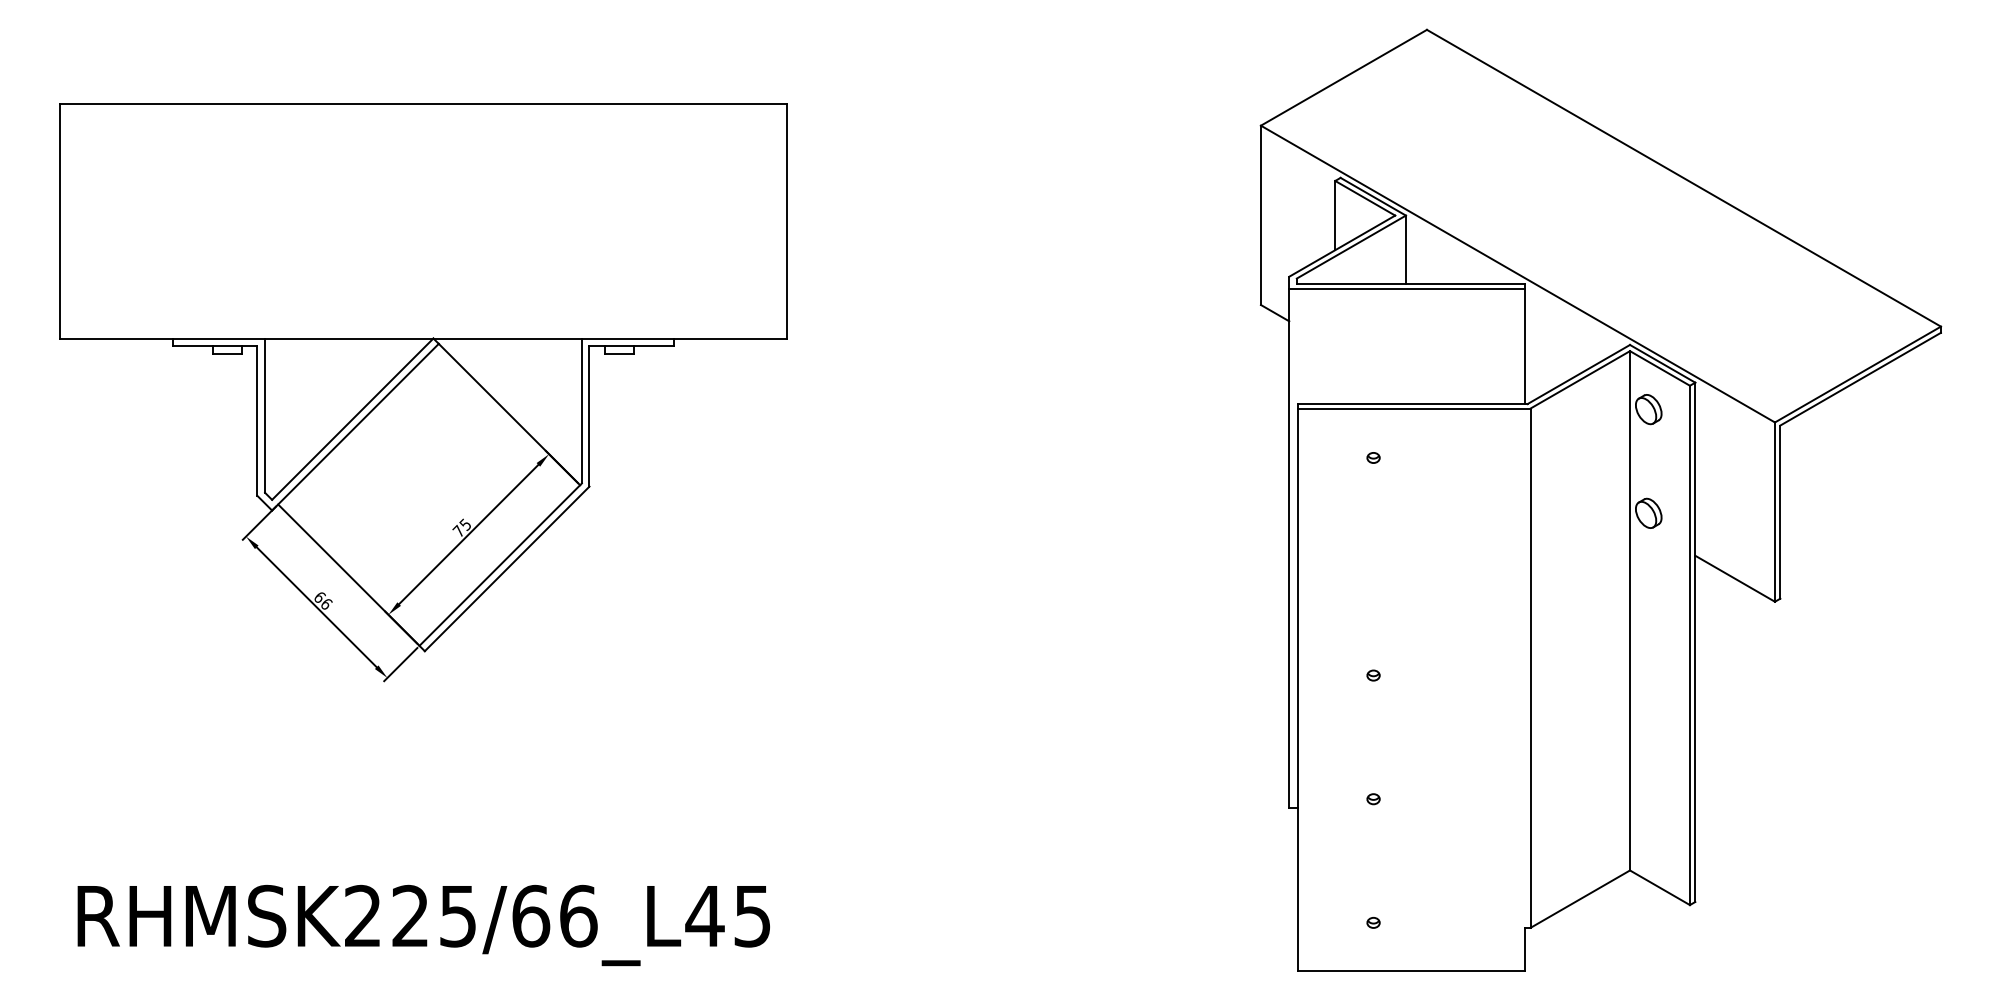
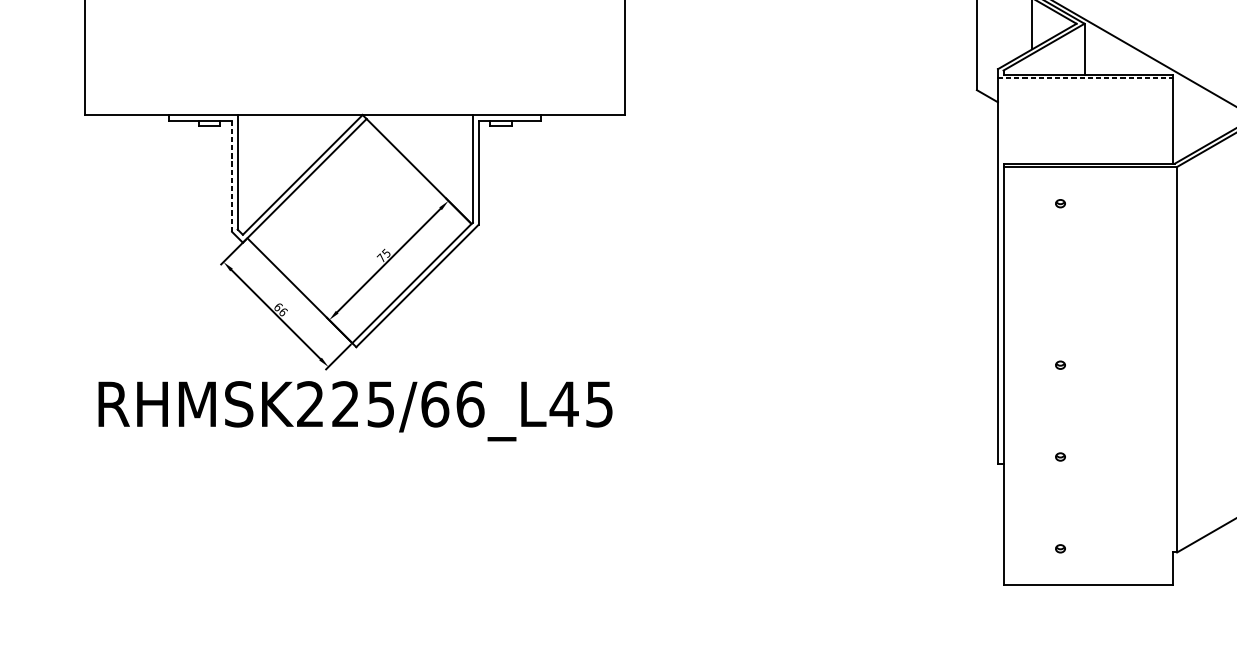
line: (1407, 288) -> (1085, 77), solid -> dashed
line: (257, 421) -> (232, 176), solid -> dashed
text: (423, 925) -> (355, 411), moved

